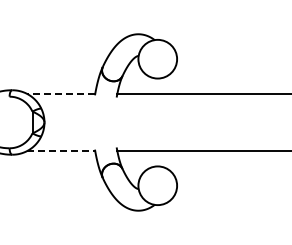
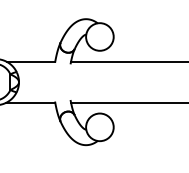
line: (60, 93) -> (30, 61), dashed -> solid
line: (61, 151) -> (31, 102), dashed -> solid

